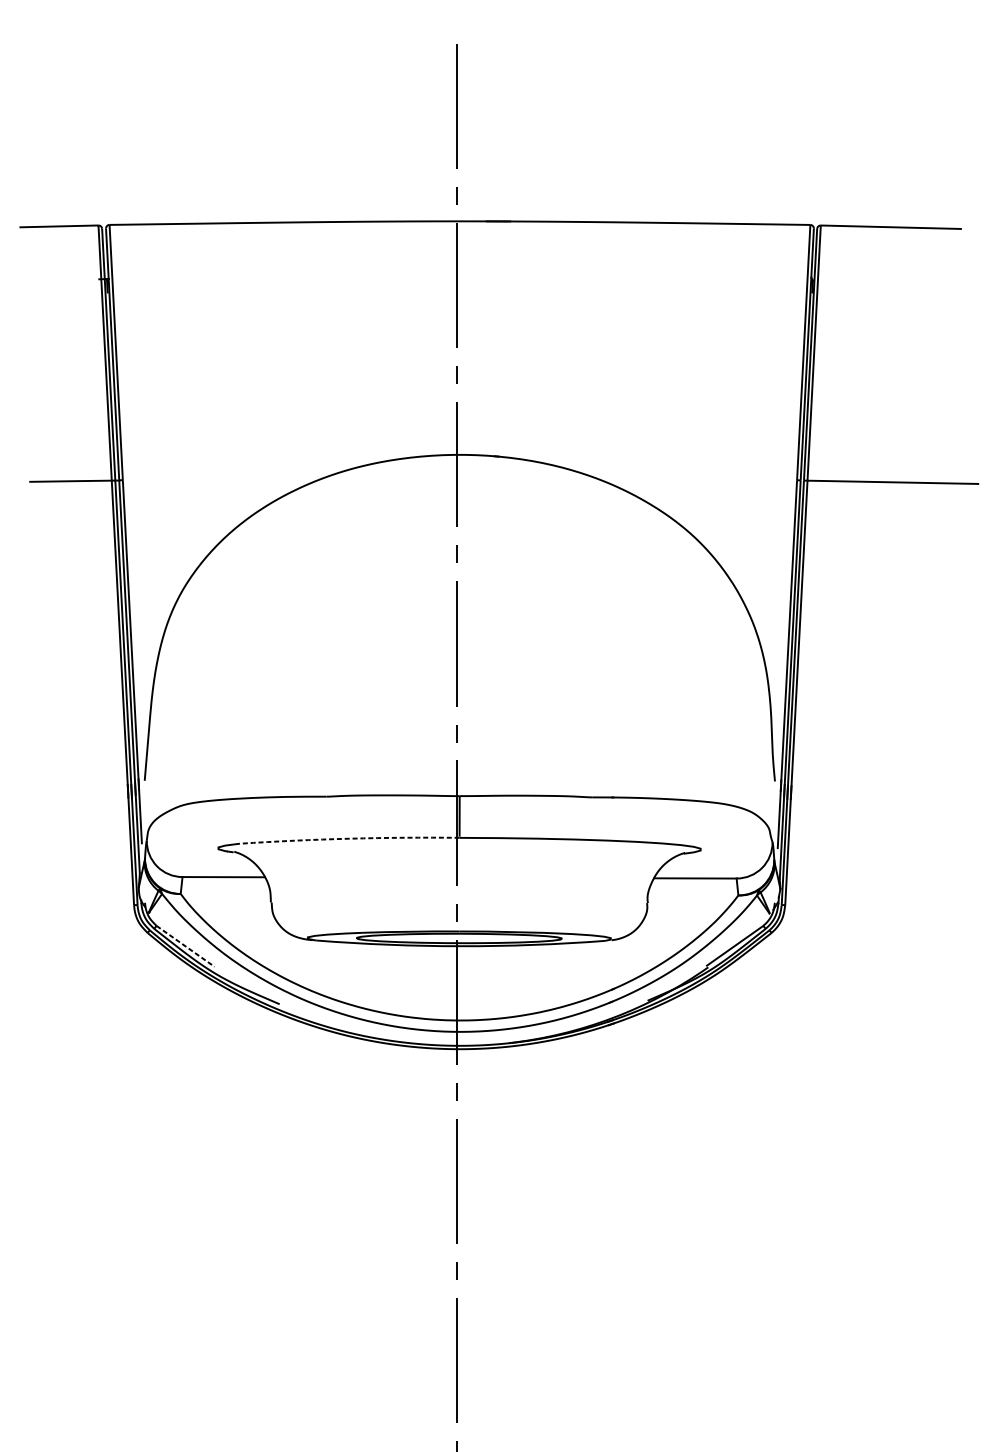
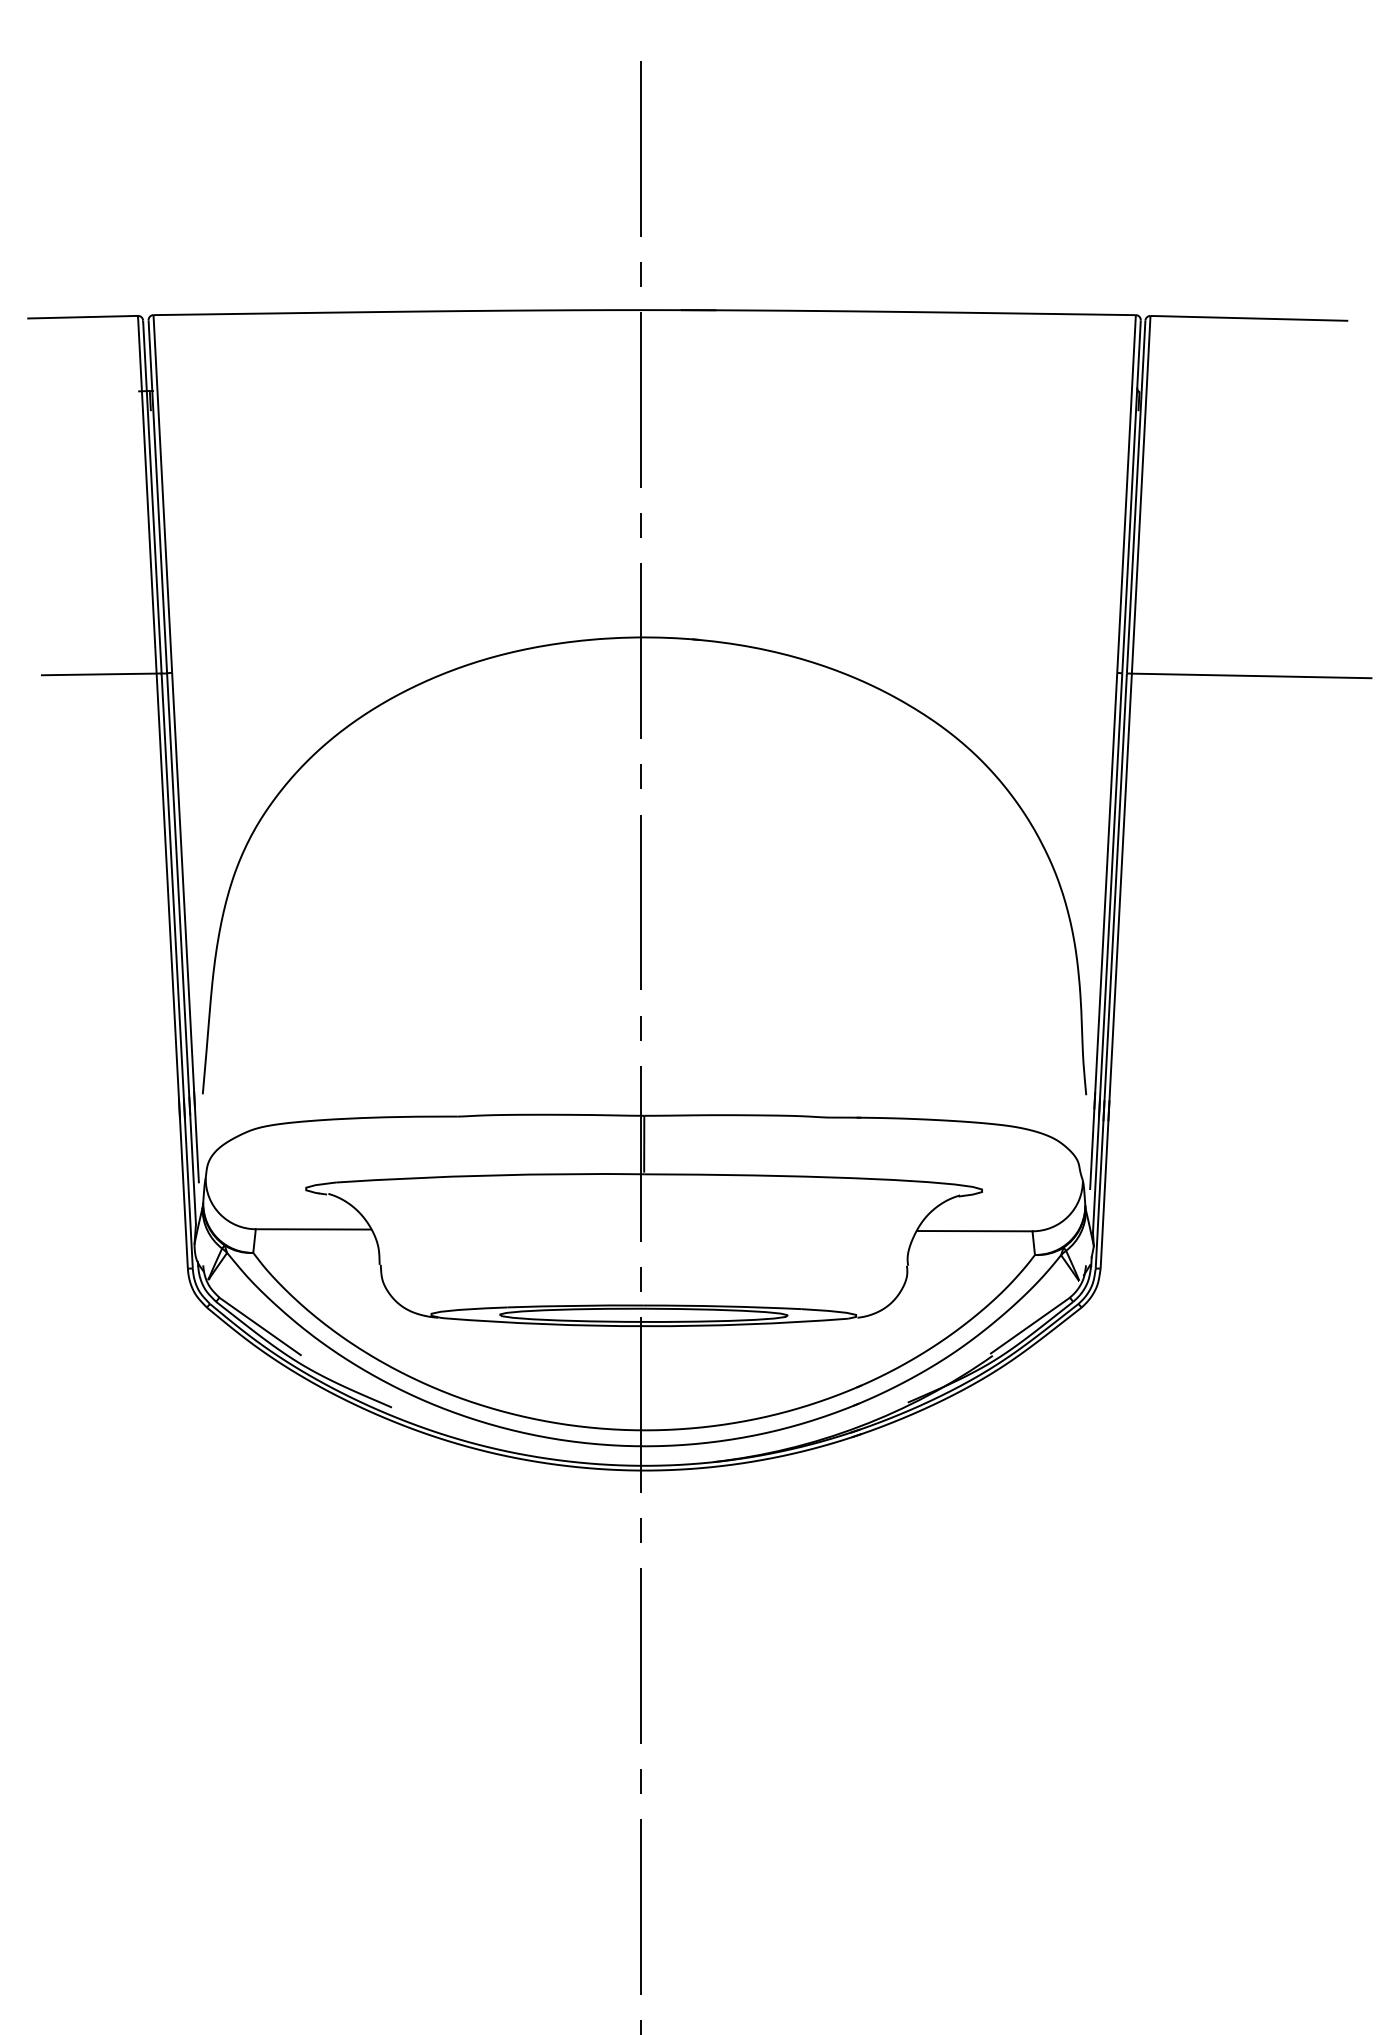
arc: (349, 838) -> (490, 1175), dashed -> solid
line: (185, 946) -> (260, 1326), dashed -> solid

